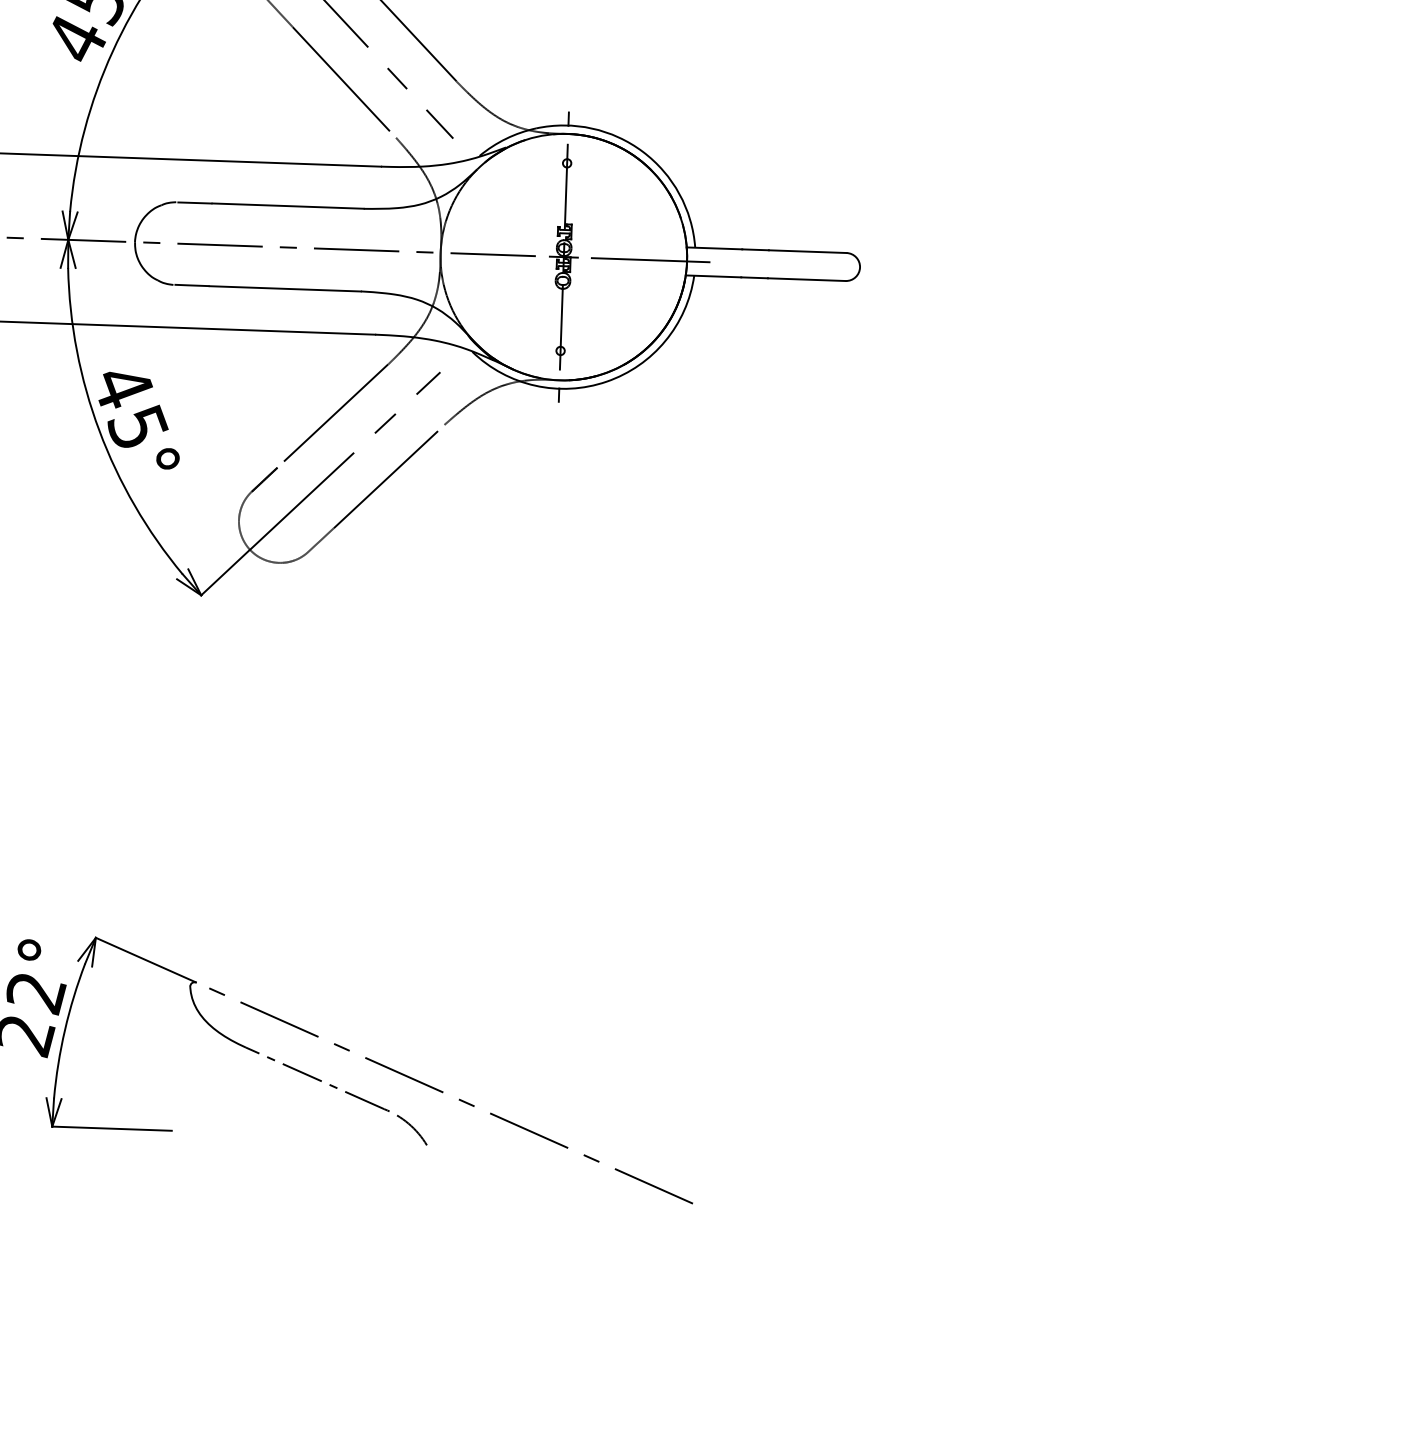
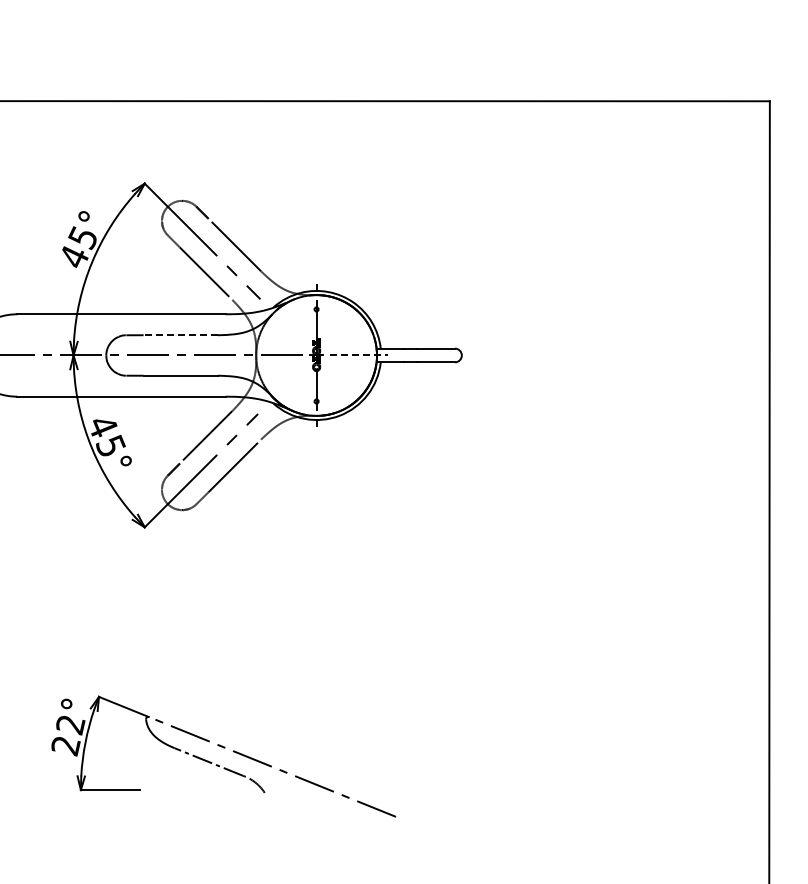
line: (287, 206) -> (180, 335), solid -> dashed
line: (651, 260) -> (359, 355), solid -> dashed

